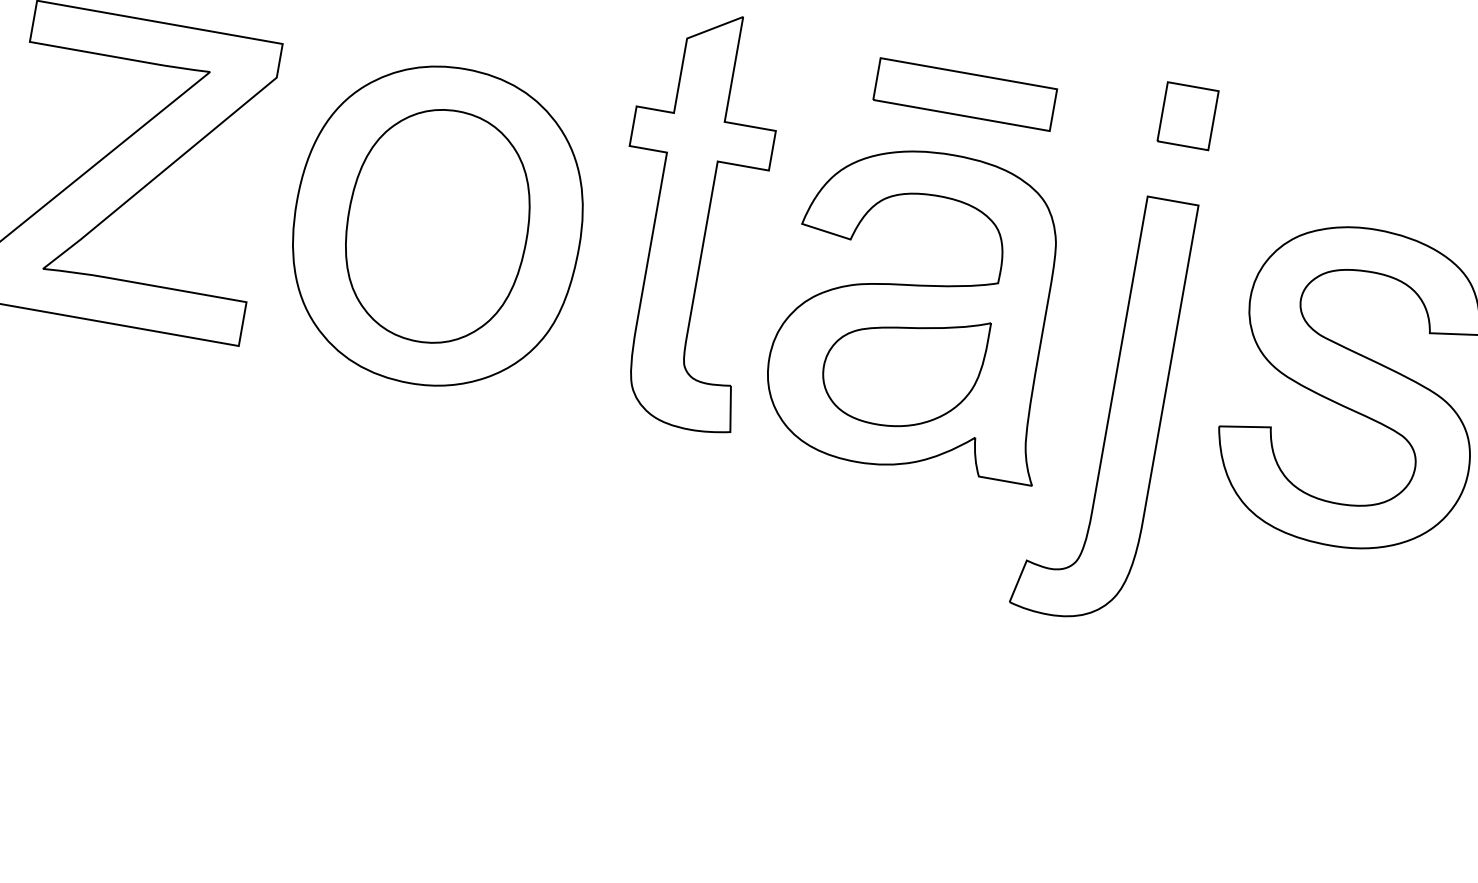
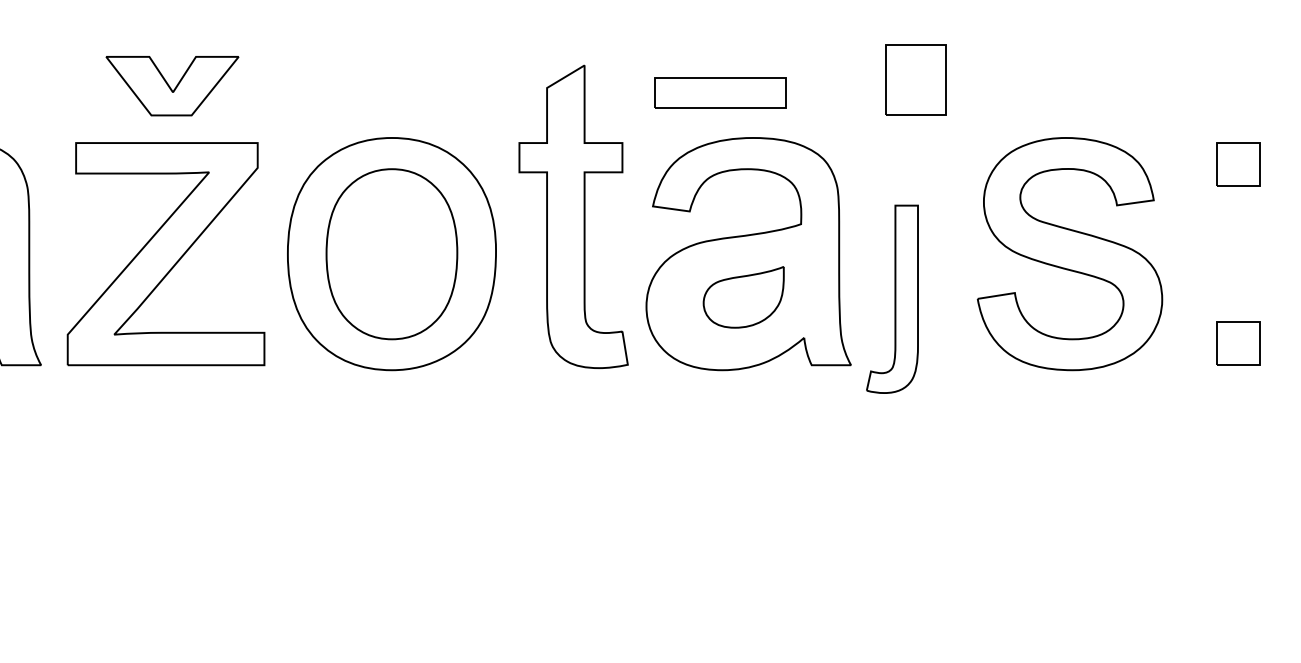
part: (965, 93) -> (720, 92), moved
part: (1187, 116) -> (915, 80), size x1.6
part: (902, 368) -> (743, 297), size x0.7
part: (1103, 406) -> (892, 299), size x0.6

